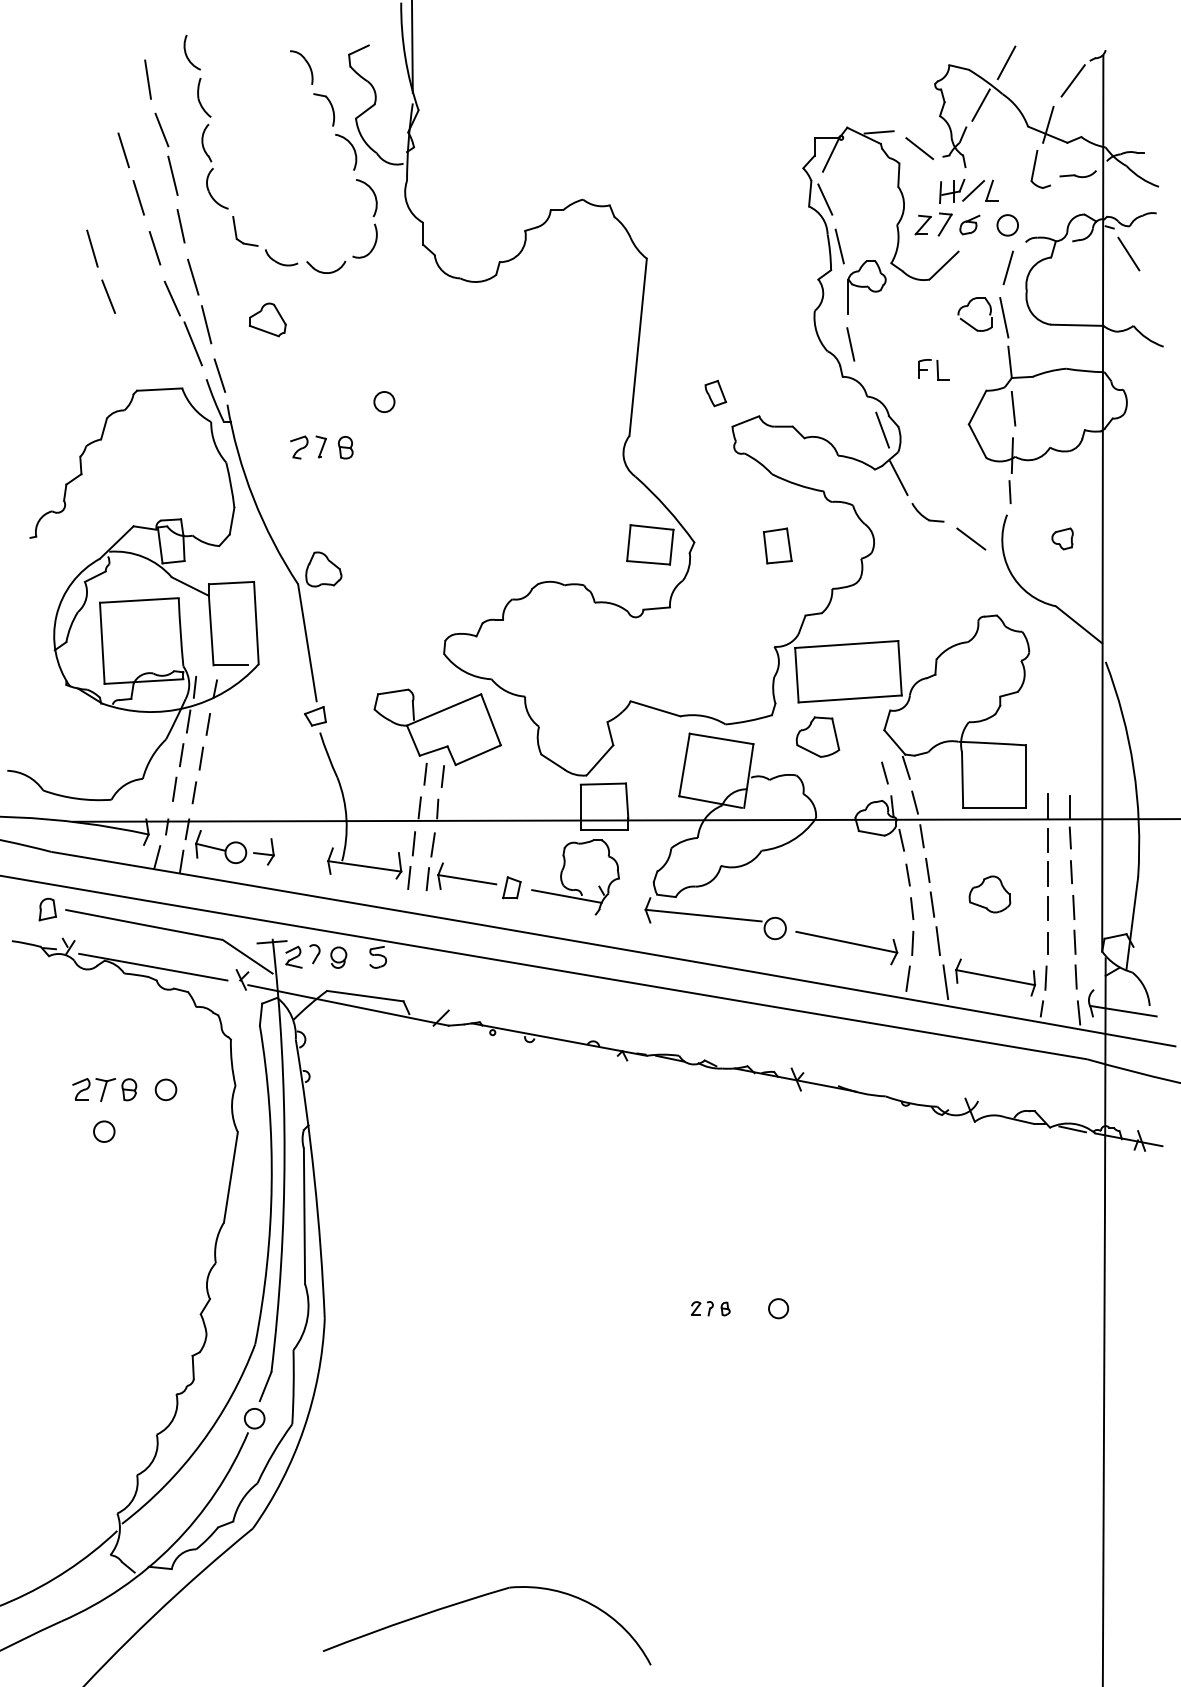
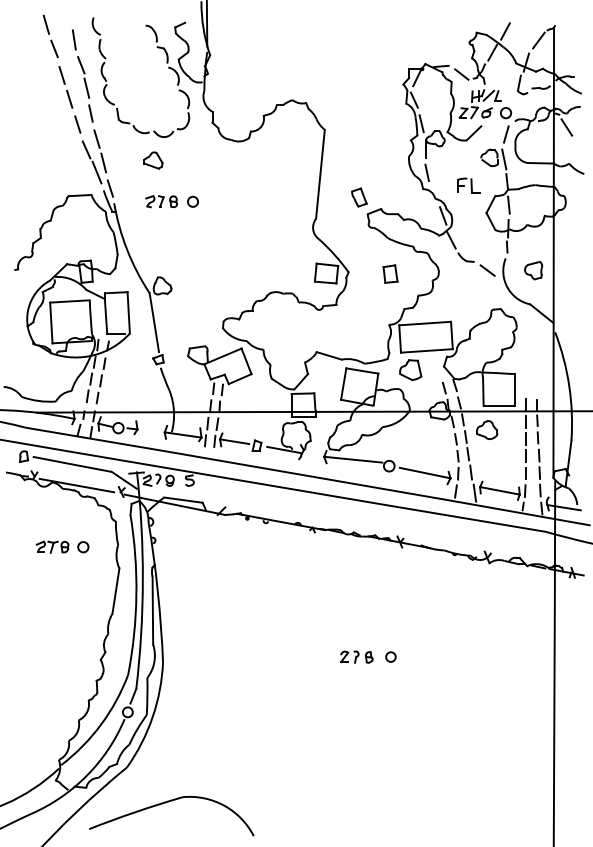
part: (100, 271) -> (50, 36), moved
part: (267, 319) -> (153, 160), moved
part: (933, 369) -> (468, 185), size x1.43
part: (715, 393) -> (359, 197), size x1.43
part: (321, 447) -> (161, 201), moved
part: (1062, 538) -> (533, 270), size x1.67
part: (990, 893) -> (487, 429), moved
circle: (104, 1132) -> (52, 568), removed
part: (709, 1307) -> (356, 656), size x1.67
part: (482, 1598) -> (169, 802), moved

